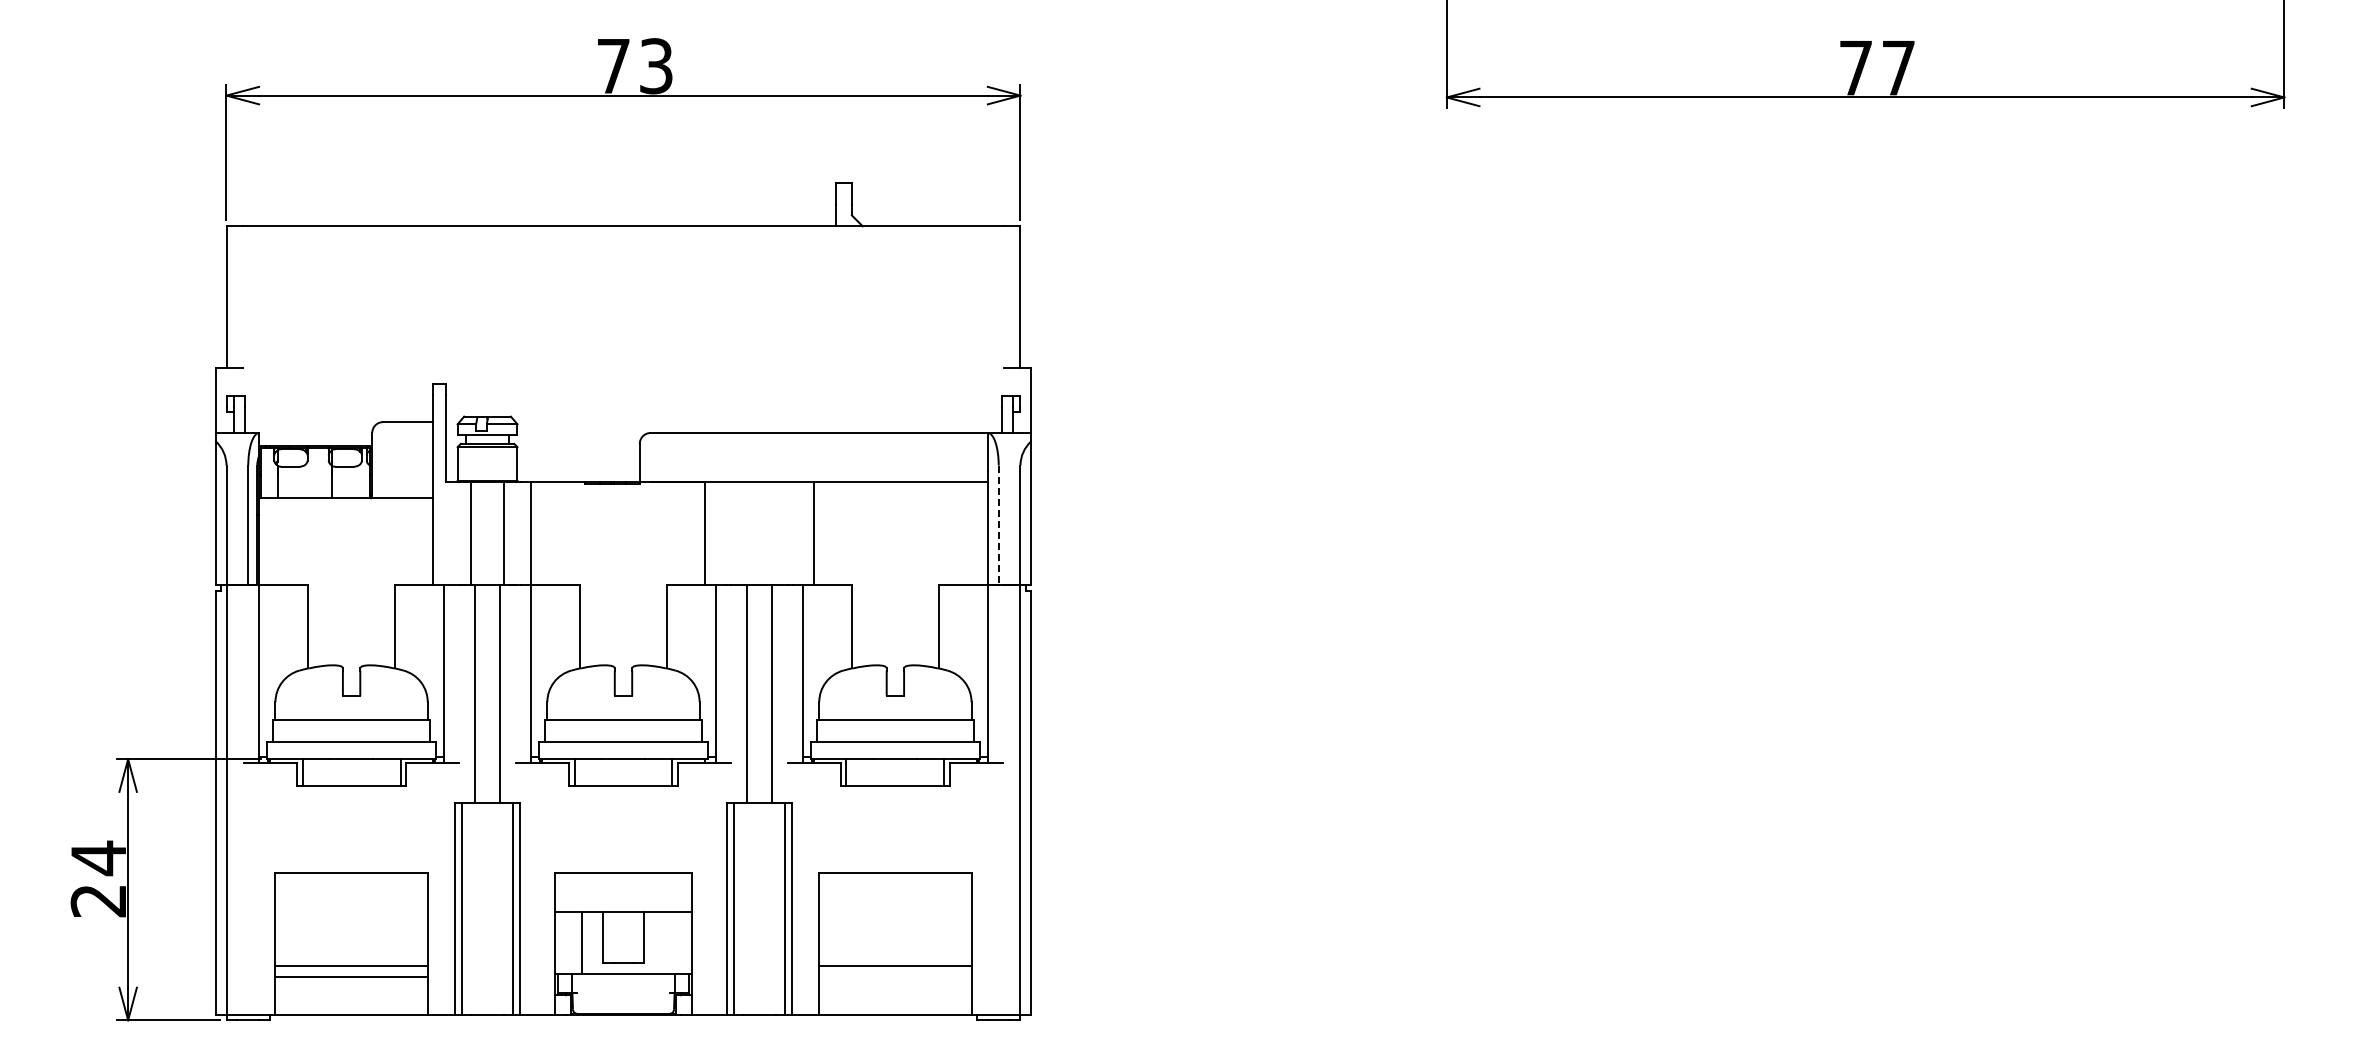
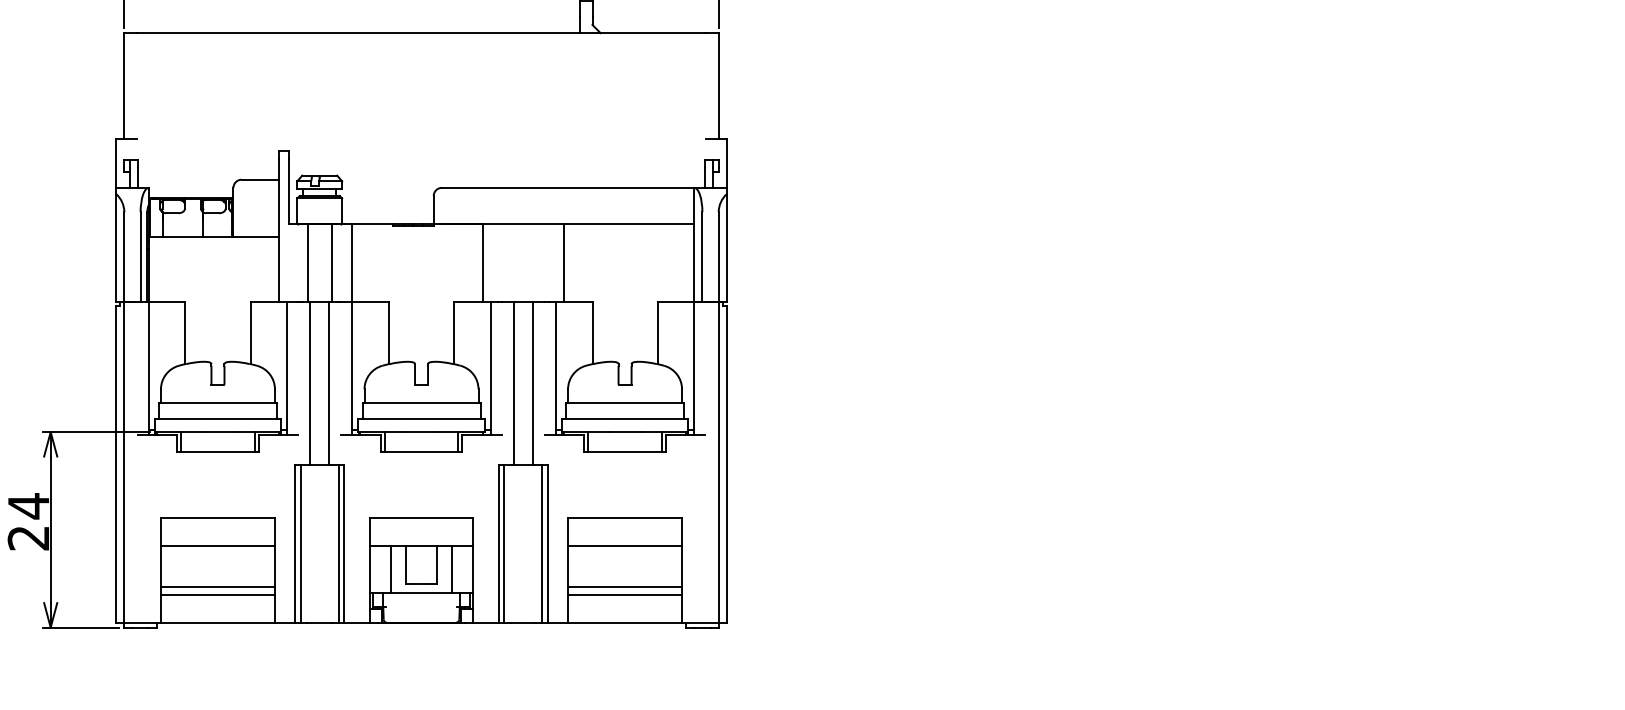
line: (998, 525) -> (702, 257), dashed -> solid
line: (351, 911) -> (217, 546), added
line: (895, 911) -> (625, 546), added
line: (664, 942) -> (452, 569), added
line: (895, 976) -> (625, 594), added

